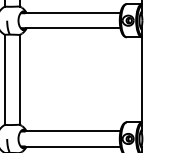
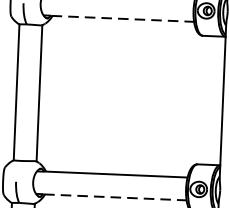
line: (73, 28) -> (123, 19), solid -> dashed
line: (73, 146) -> (115, 197), solid -> dashed

